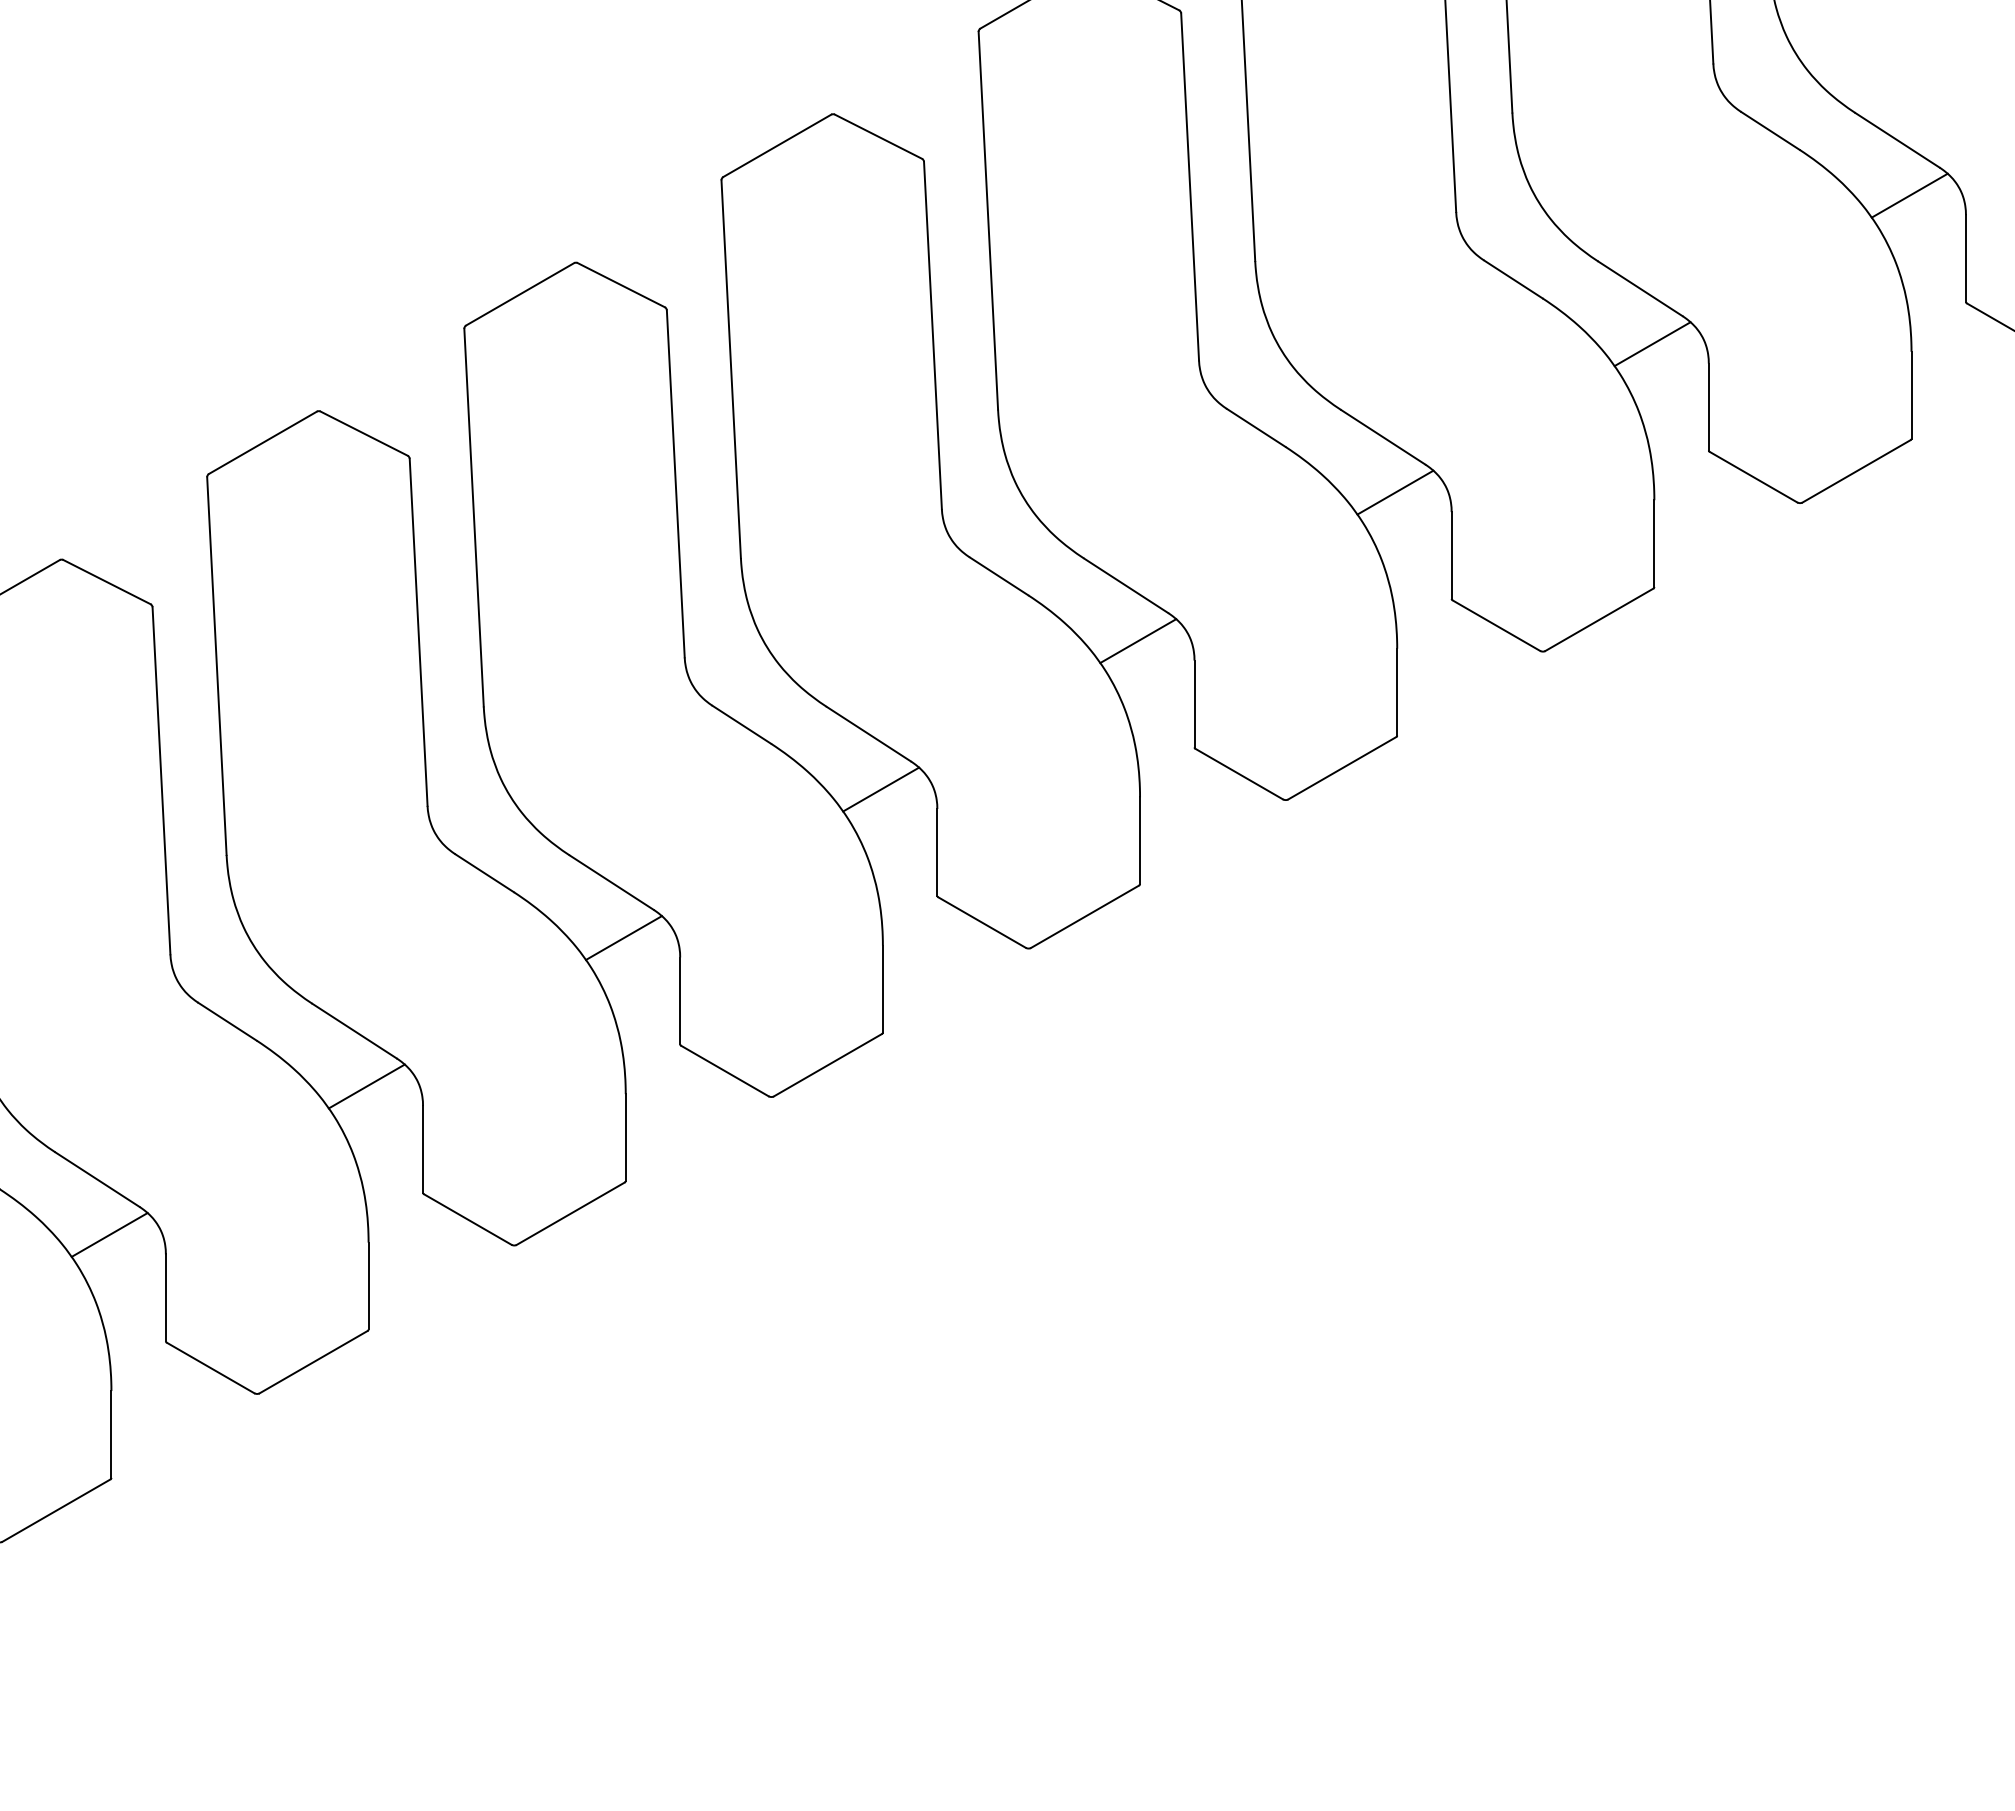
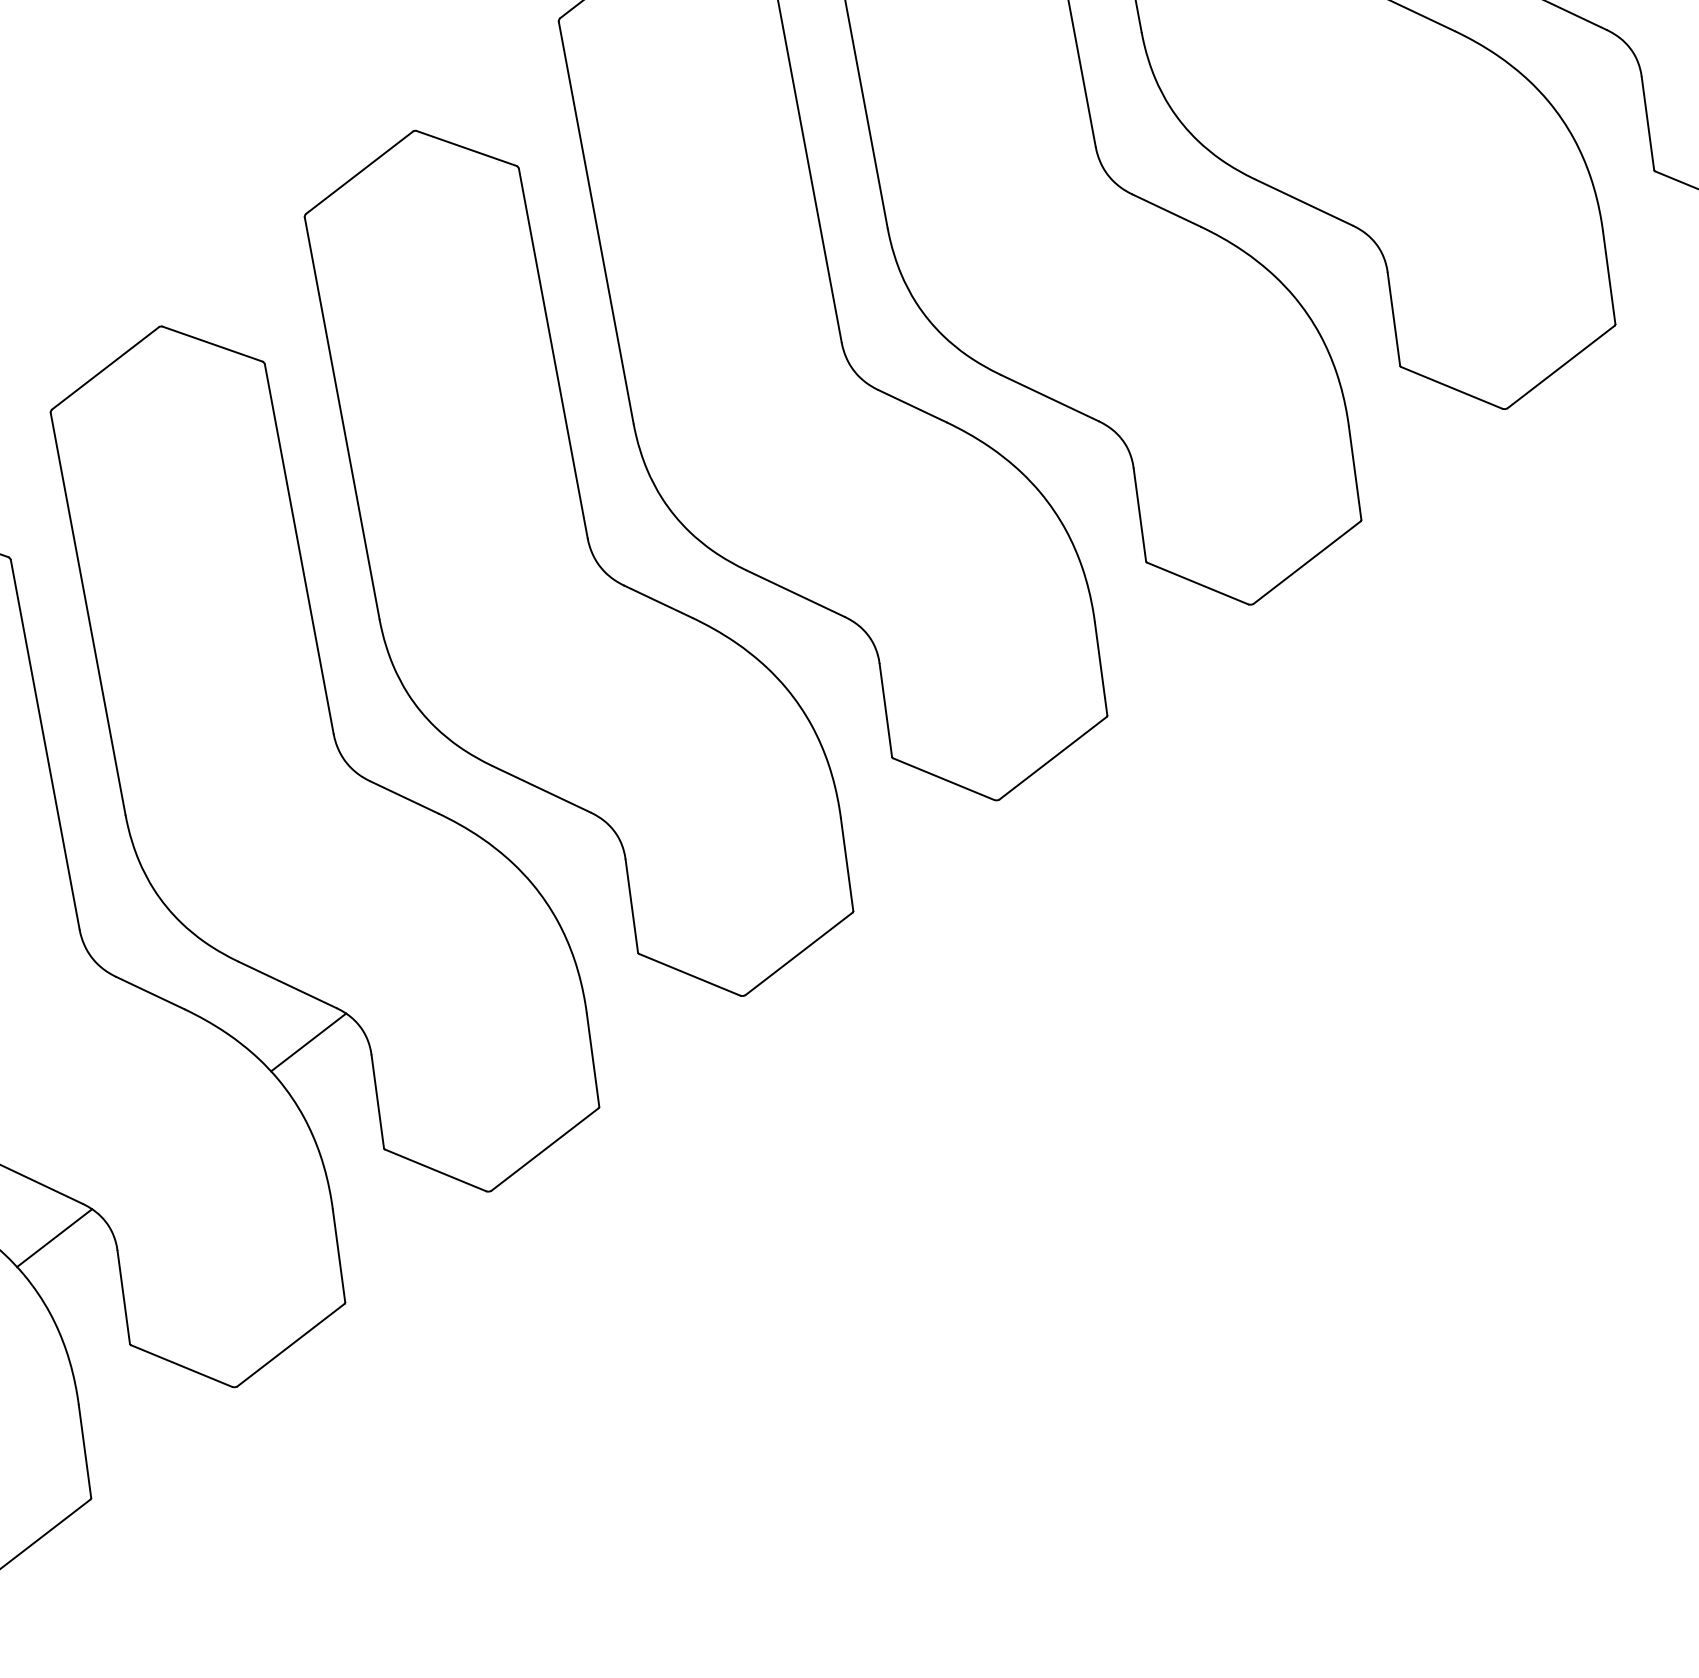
line: (1652, 344) -> (1578, 64), removed
line: (1395, 492) -> (1324, 259), removed
line: (1138, 641) -> (1071, 455), removed
line: (881, 789) -> (817, 651), removed
line: (623, 937) -> (562, 846), removed

